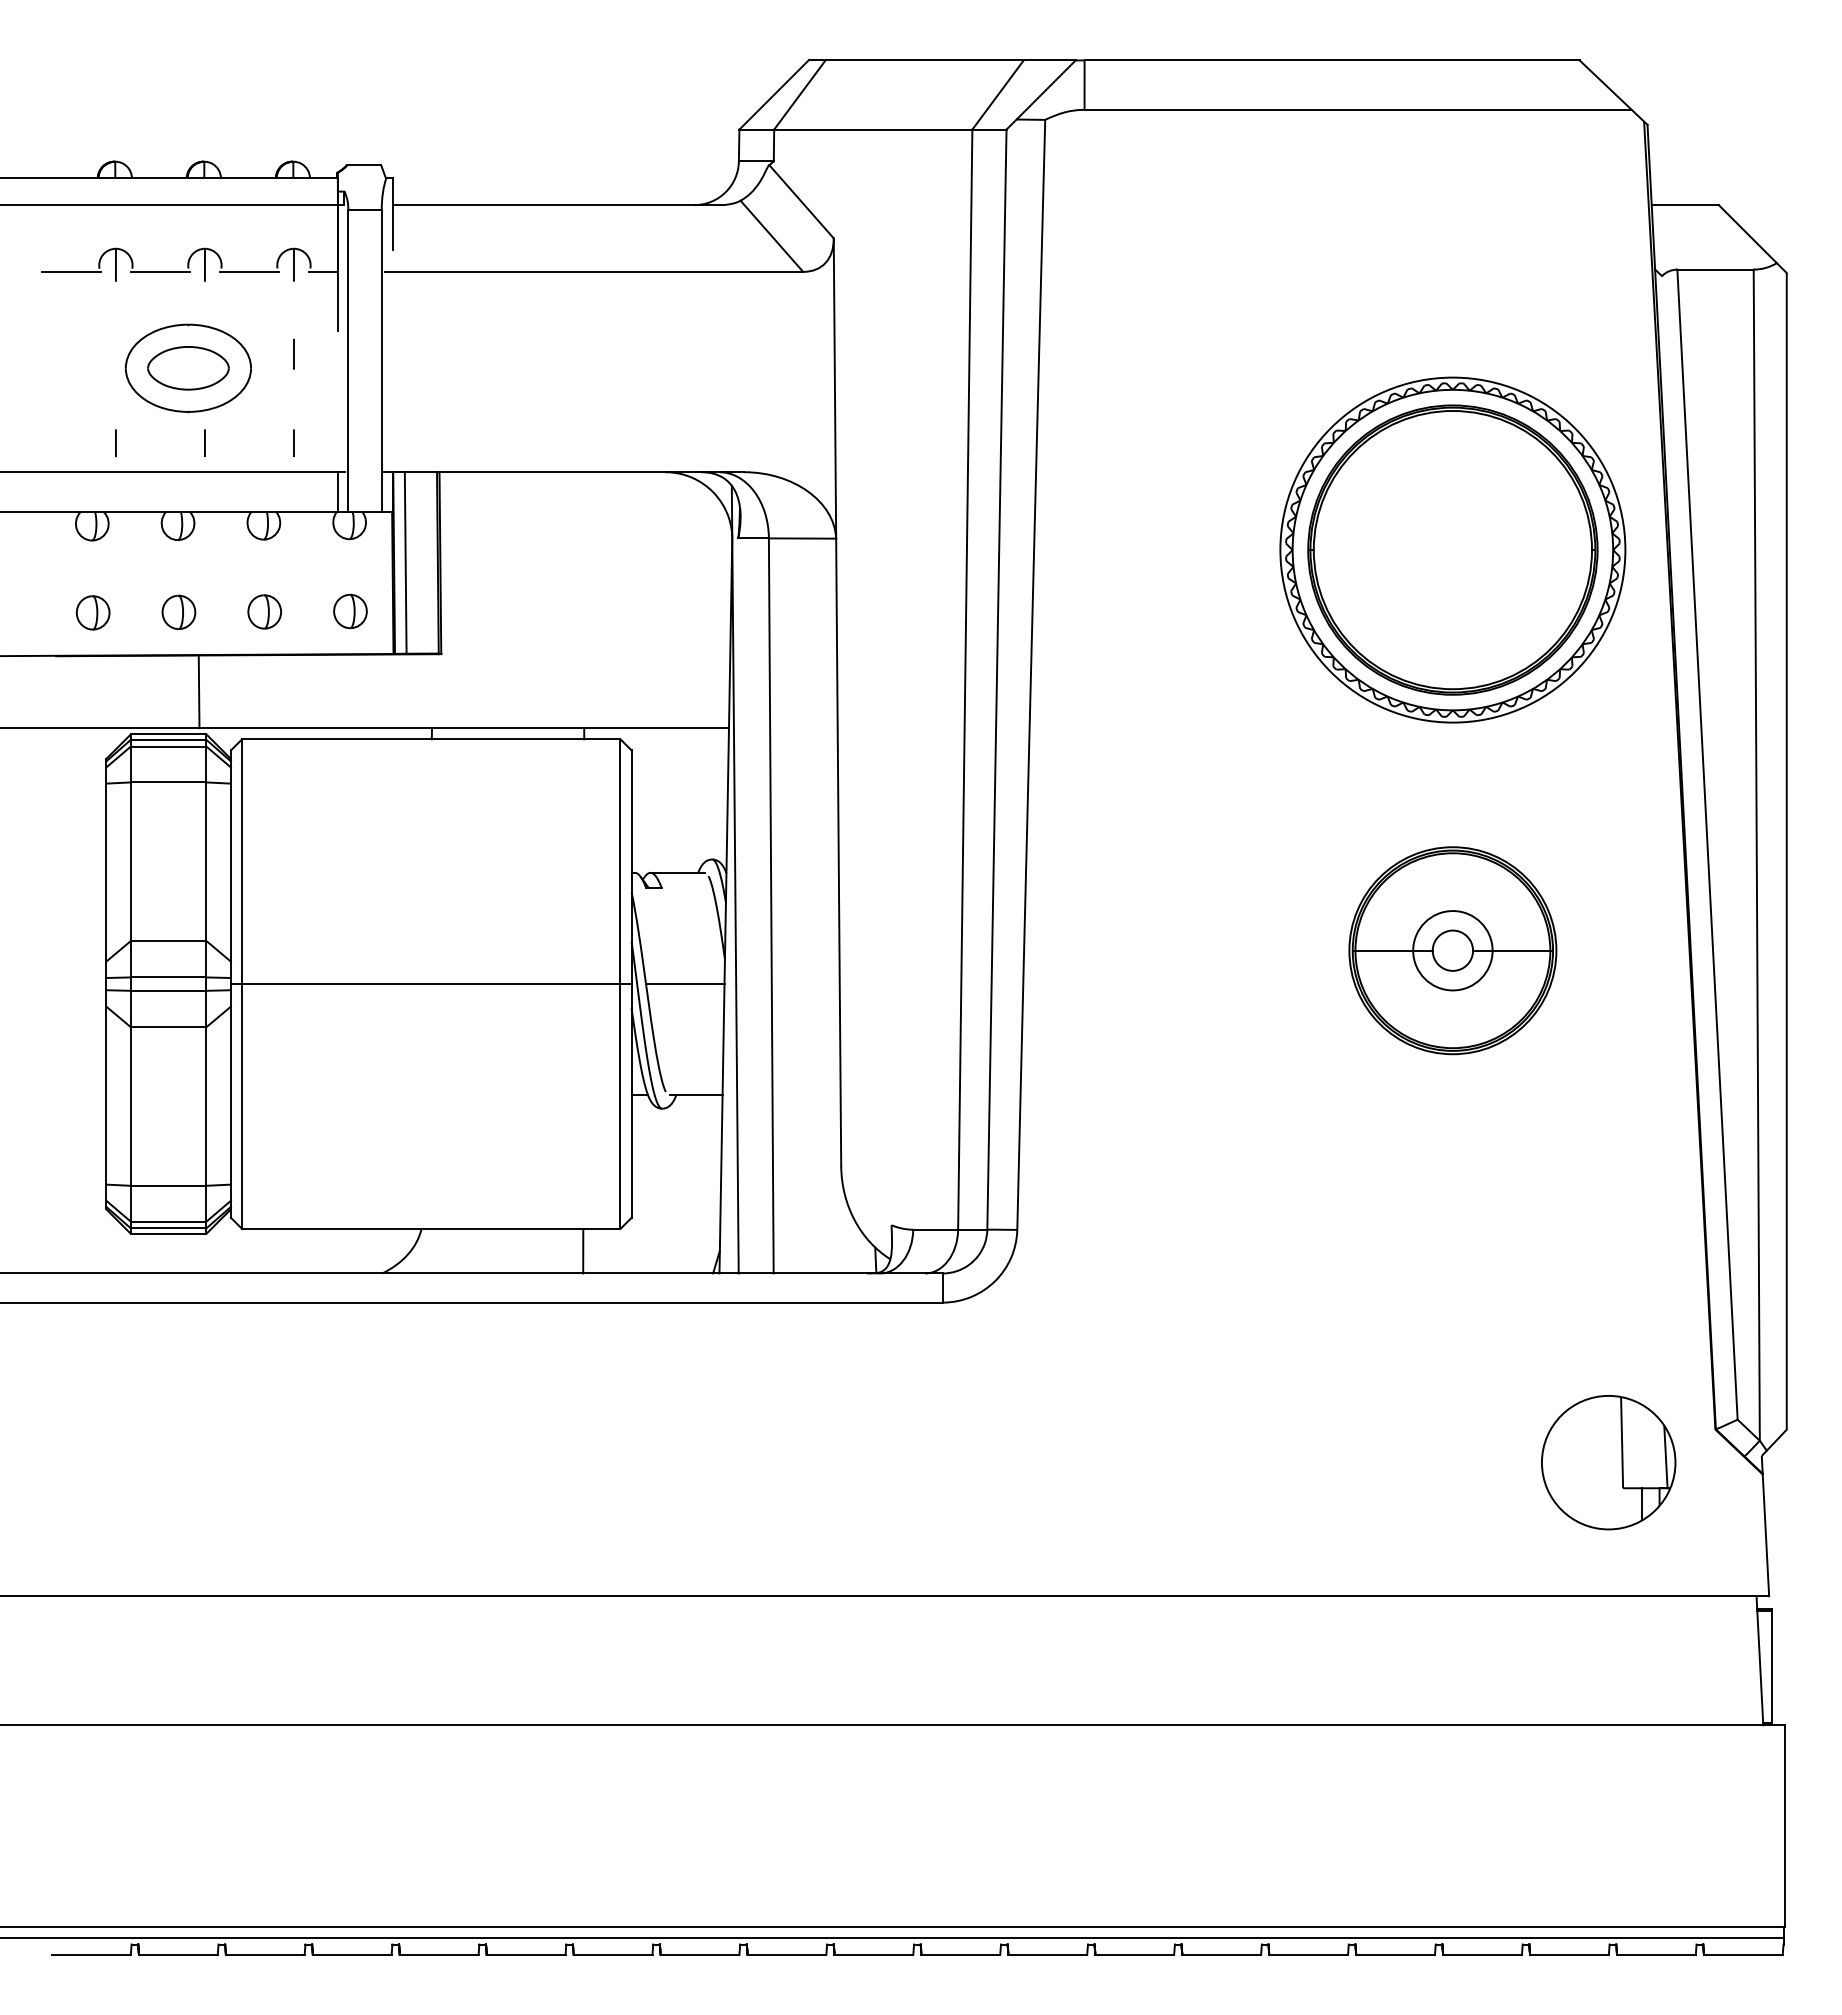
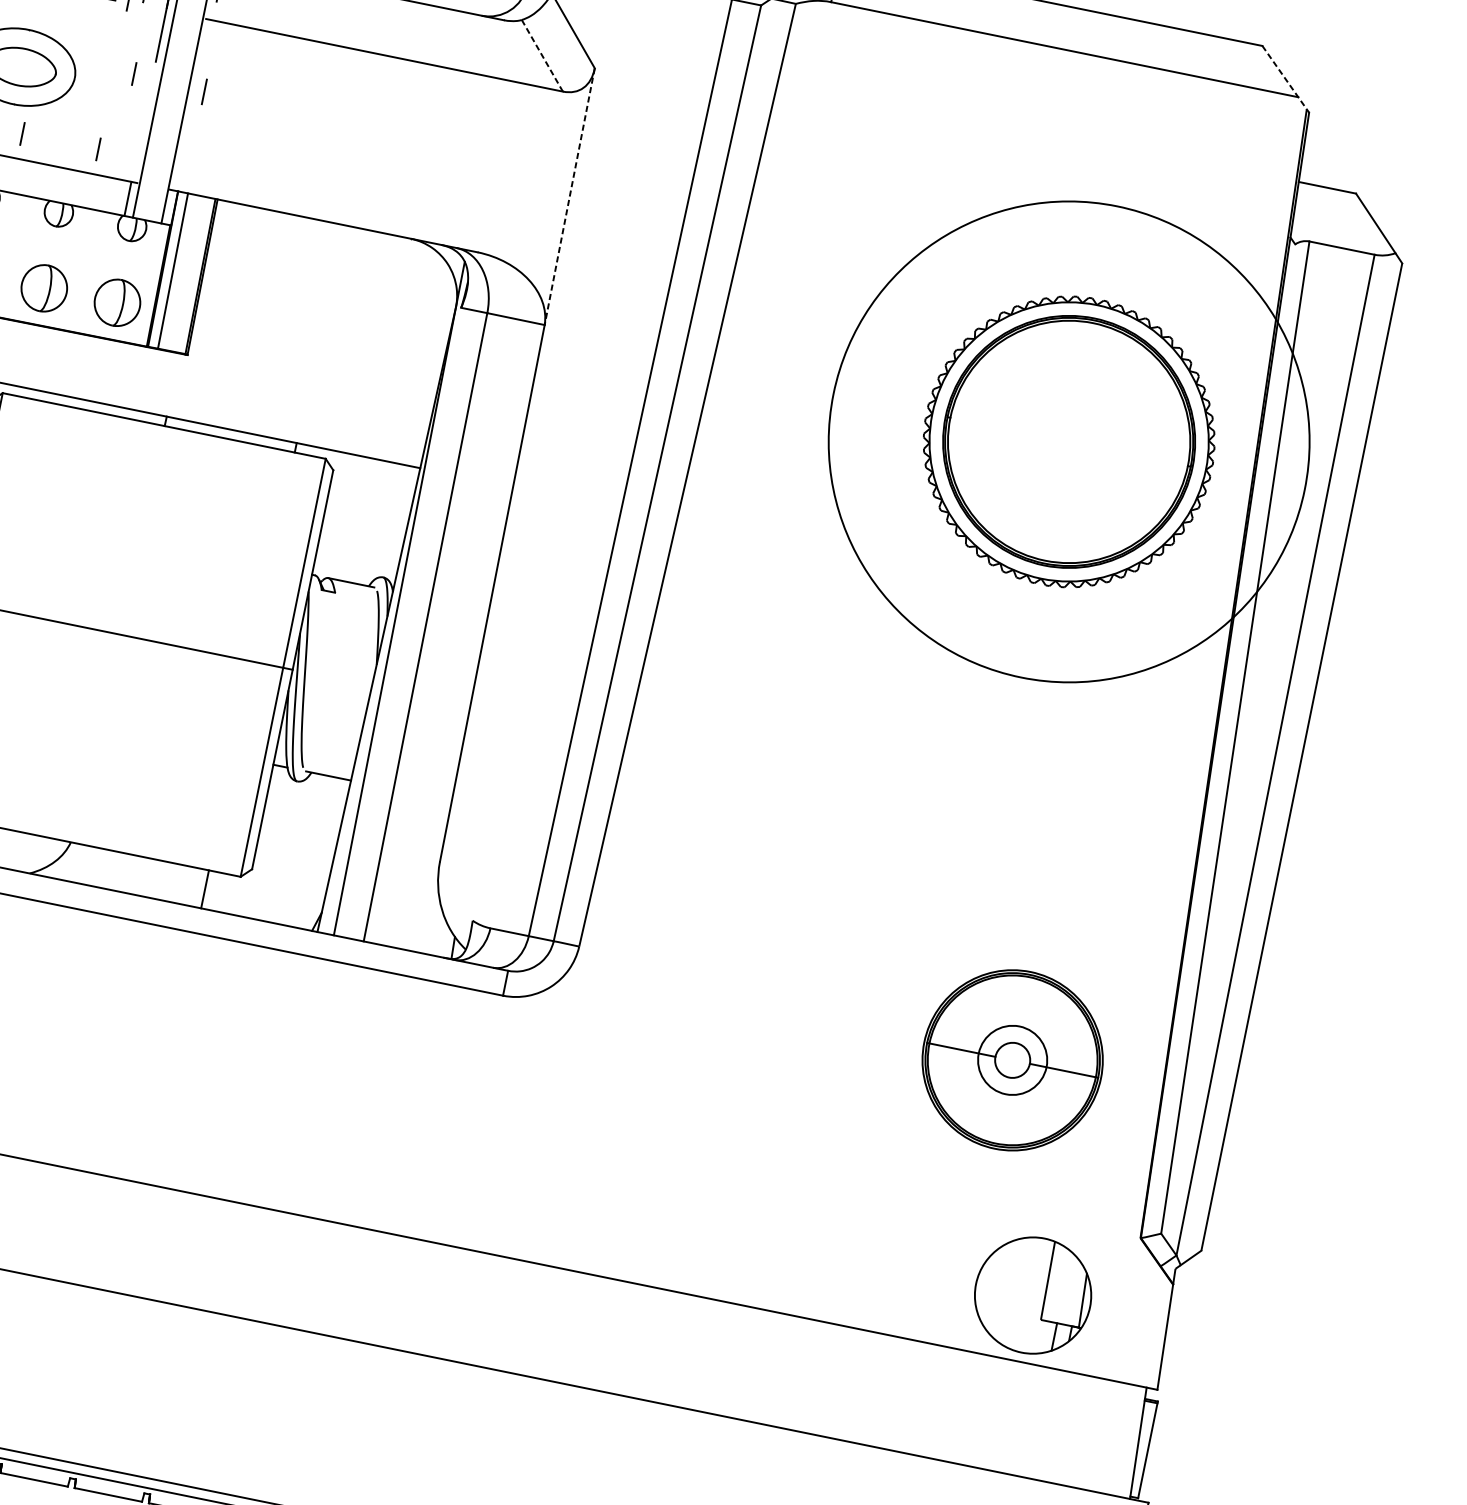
line: (1613, 92) -> (1285, 79), solid -> dashed
line: (772, 236) -> (542, 56), solid -> dashed
line: (323, 271) -> (153, 7), removed
line: (316, 349) -> (133, 73), added
line: (293, 353) -> (204, 91), moved
line: (834, 389) -> (569, 197), solid -> dashed
circle: (1452, 549) -> (1068, 441), size x1.6
part: (264, 611) -> (44, 287), size x1.6
part: (350, 611) -> (117, 302), size x1.6
part: (1452, 950) -> (1012, 1060), moved
line: (685, 984) -> (338, 679), removed
part: (1608, 1462) -> (1032, 1295), moved

